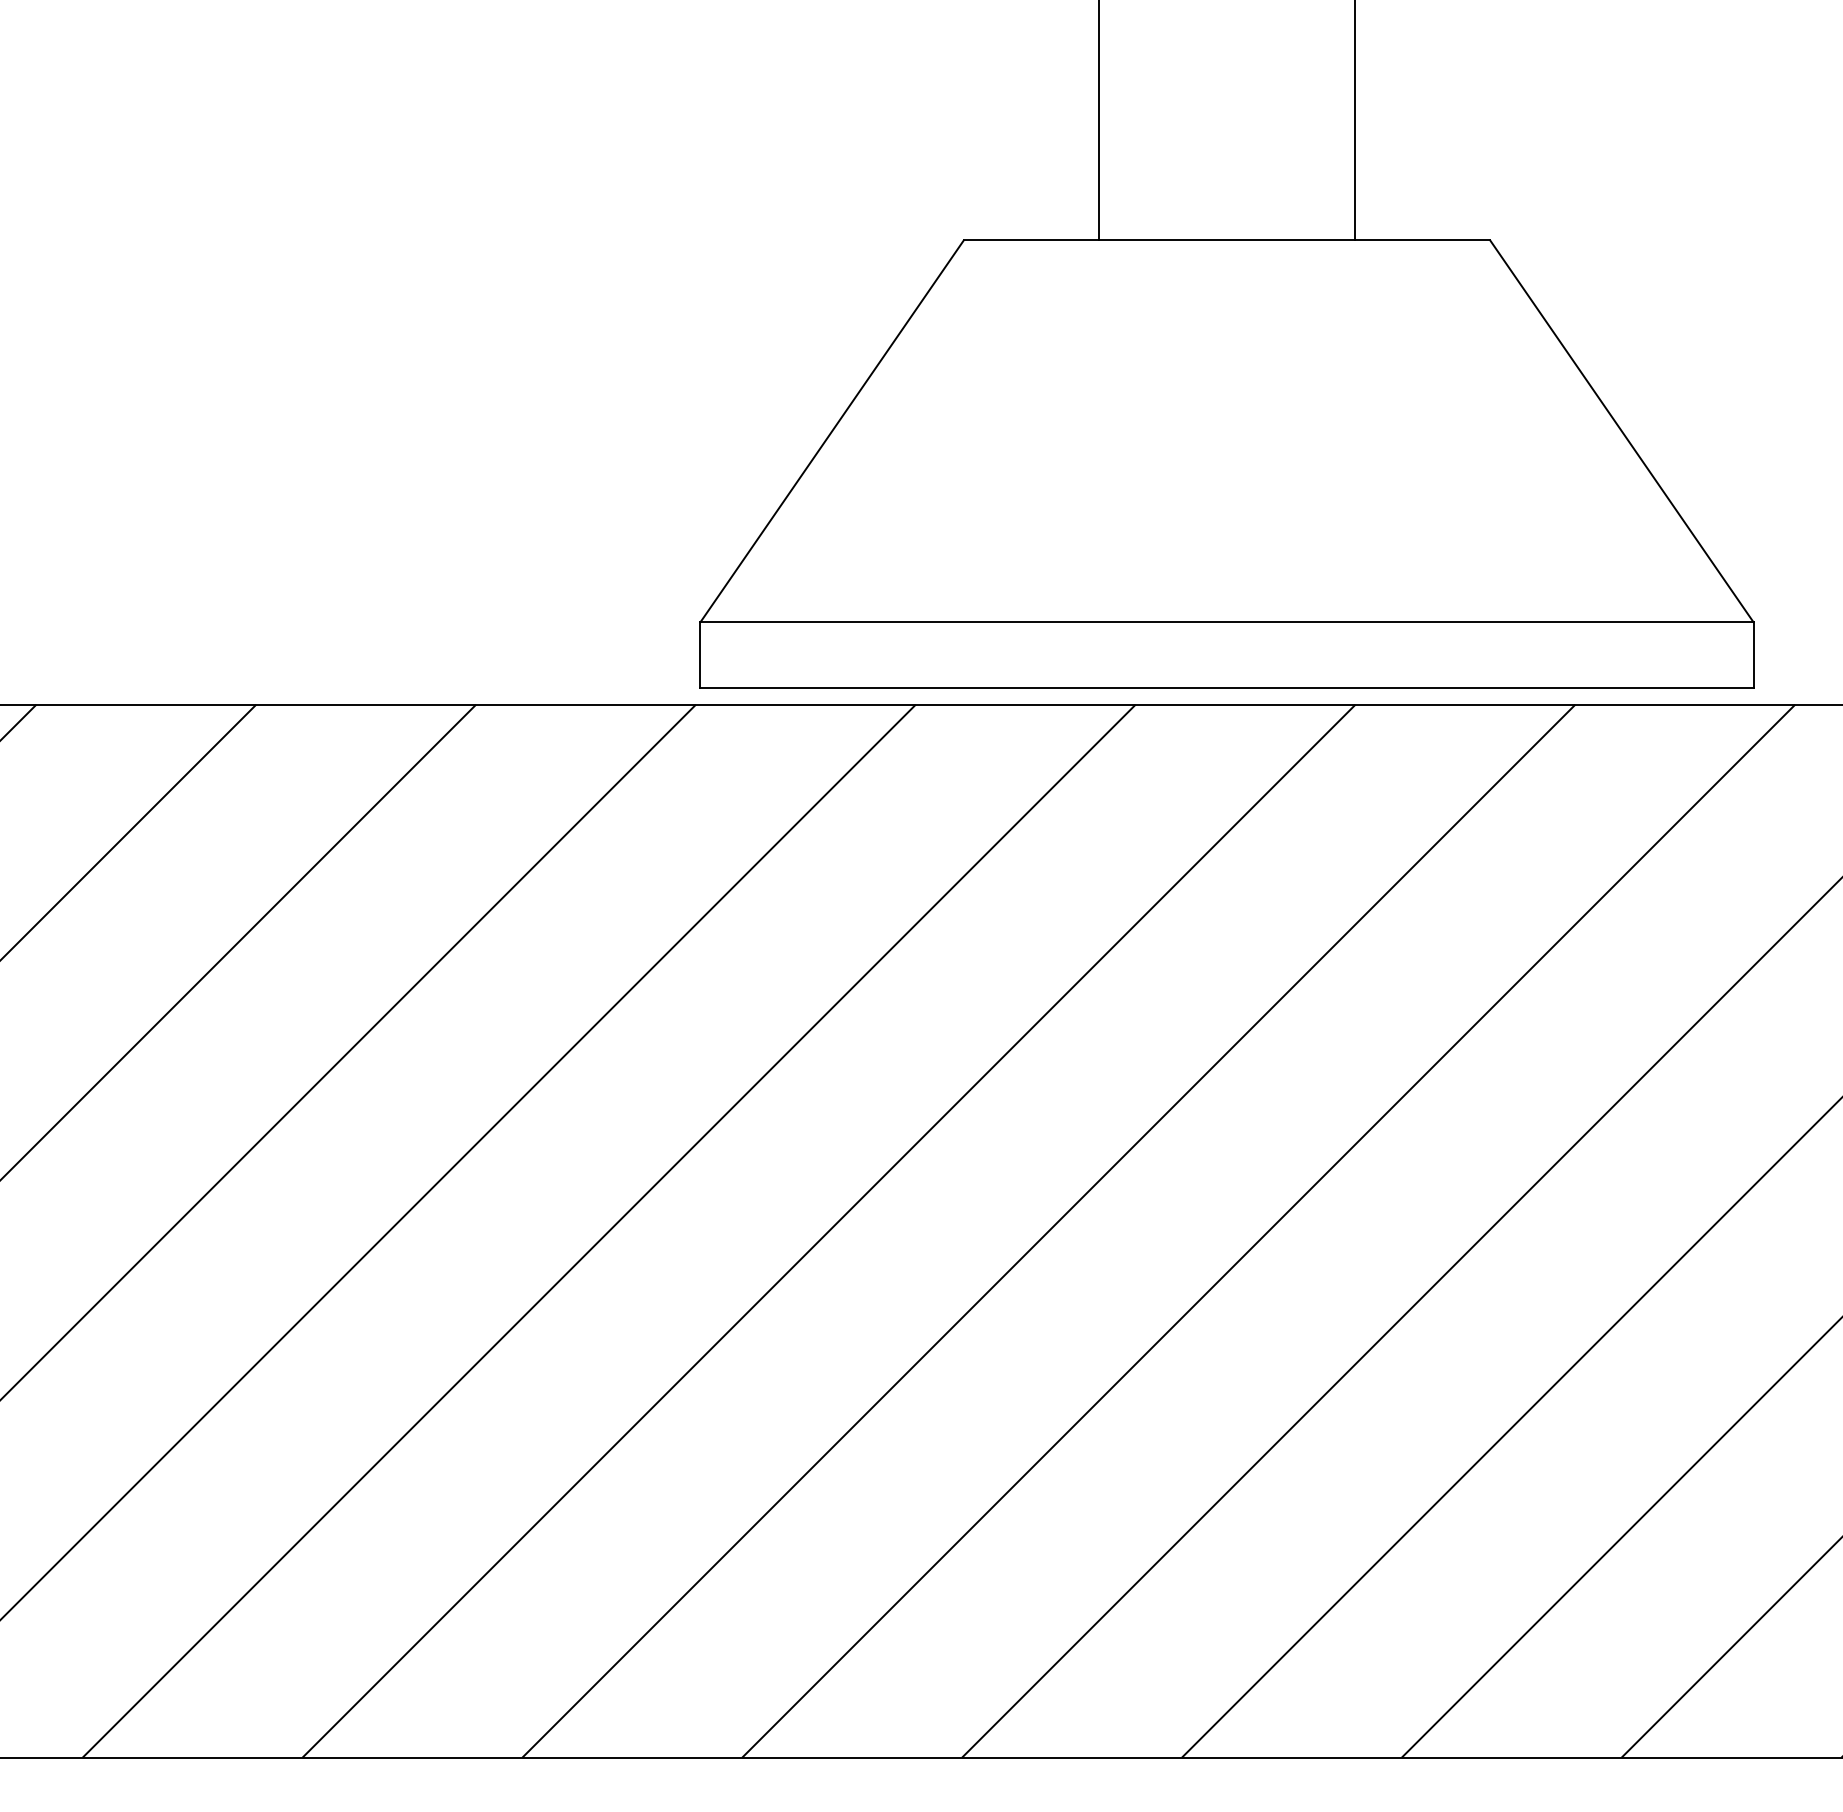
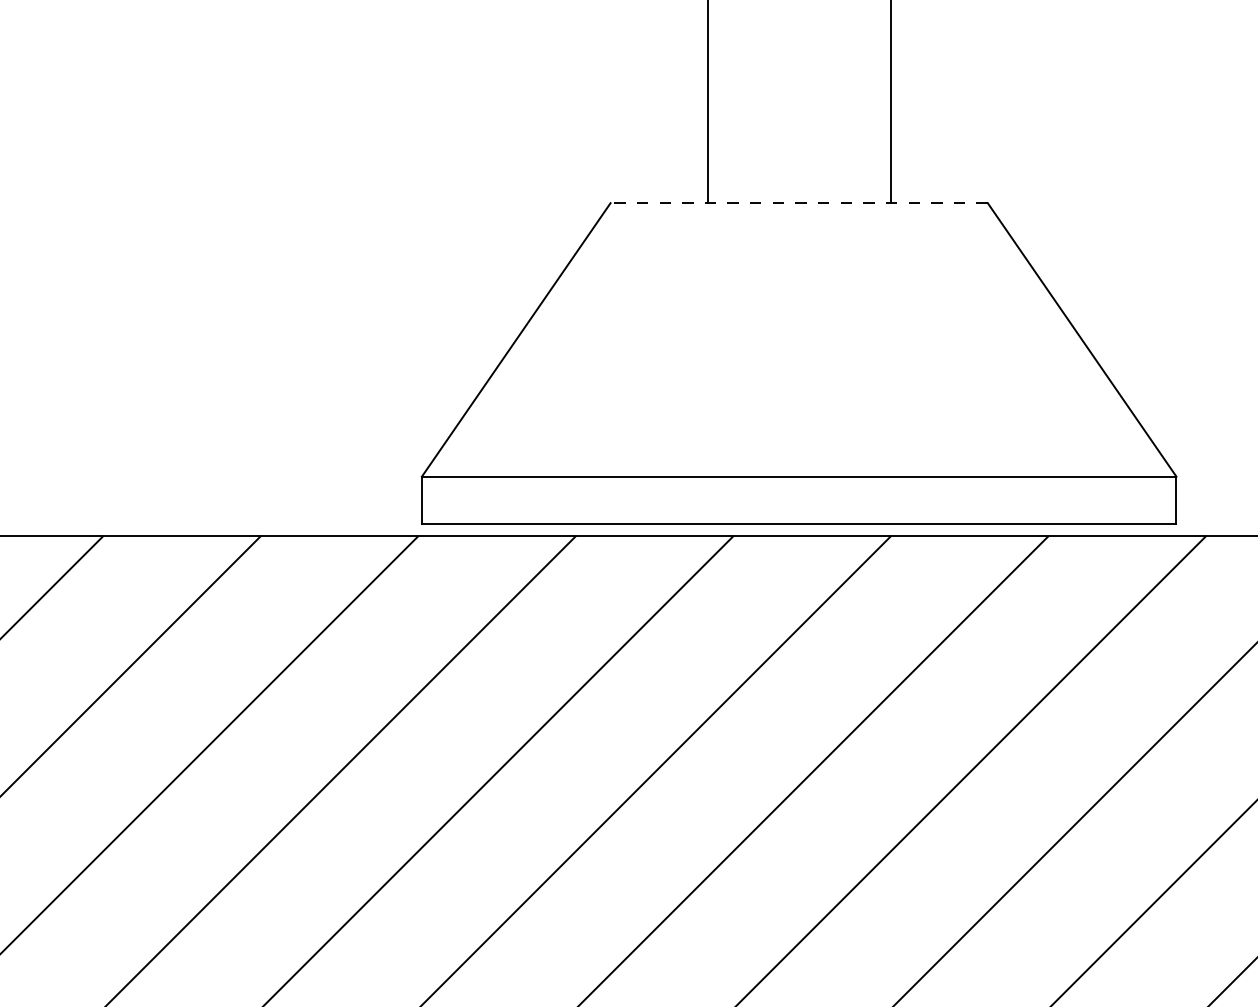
line: (1226, 240) -> (798, 203), solid -> dashed

